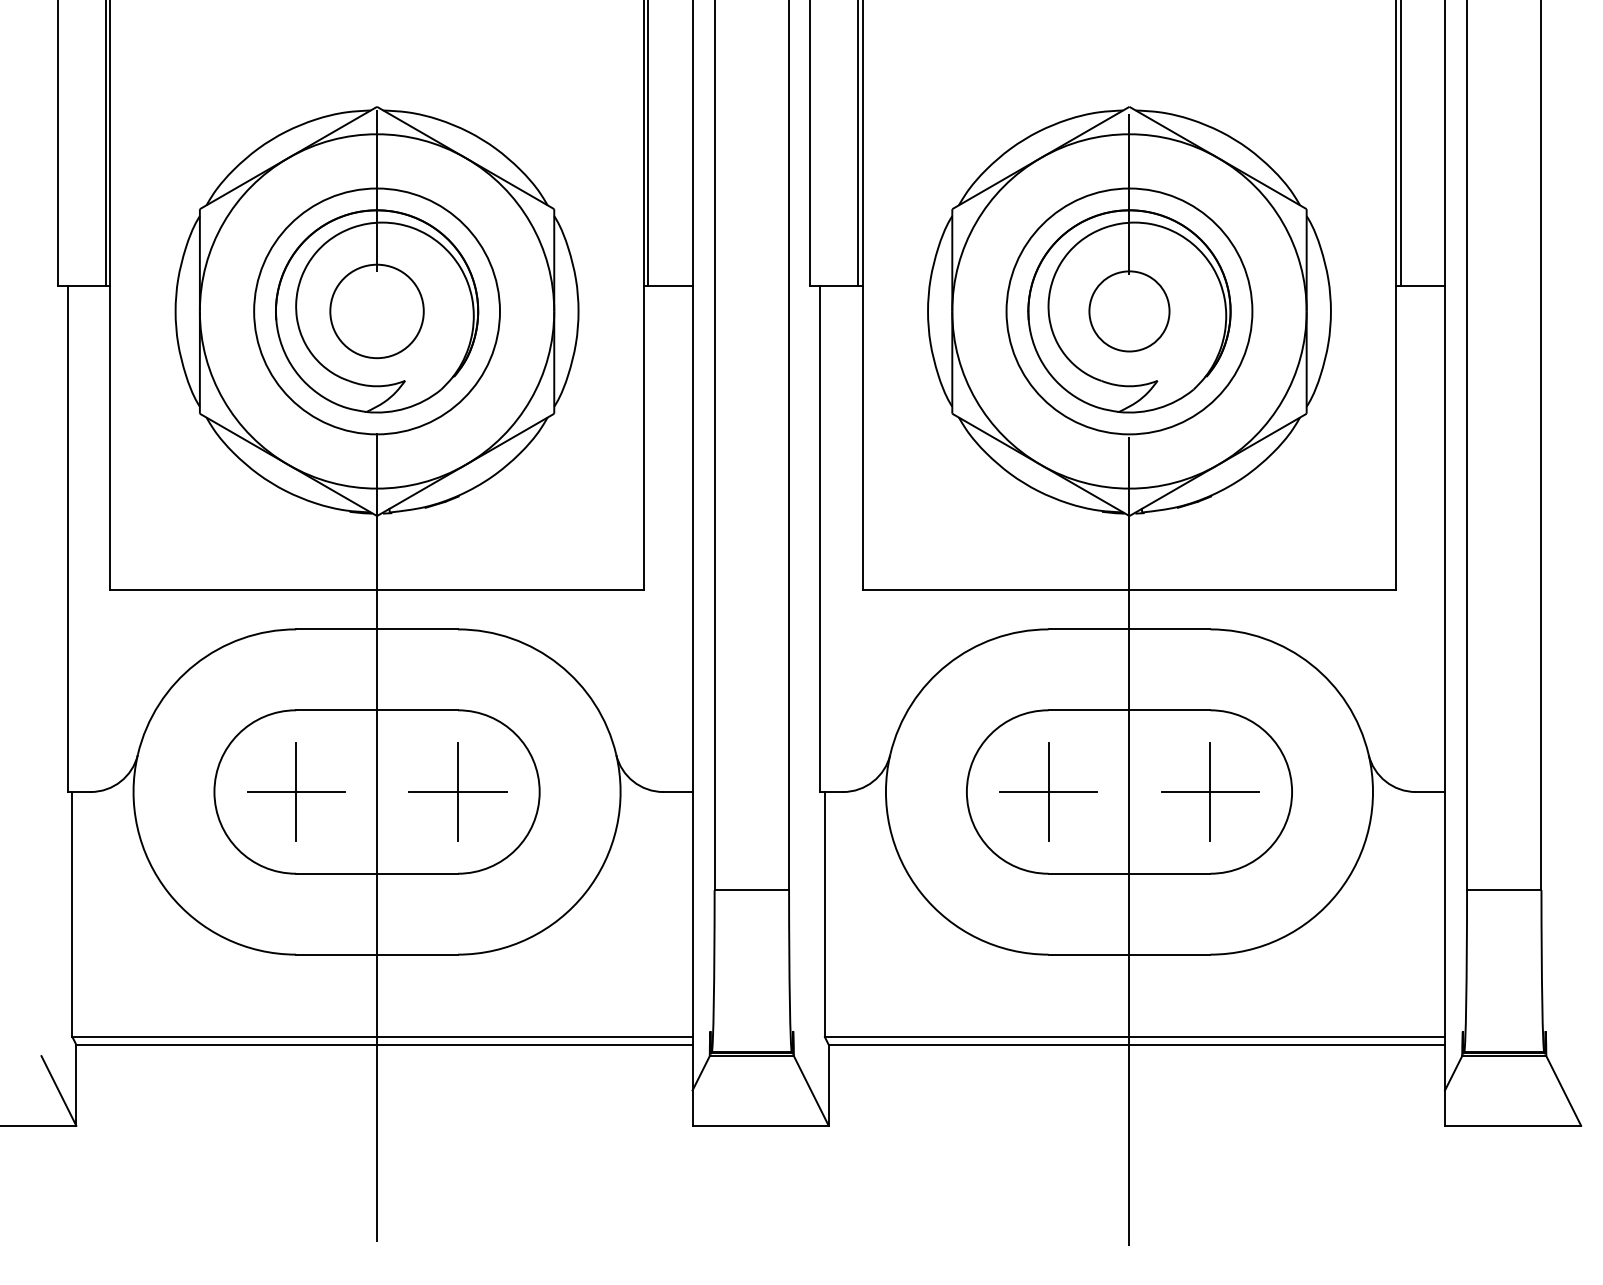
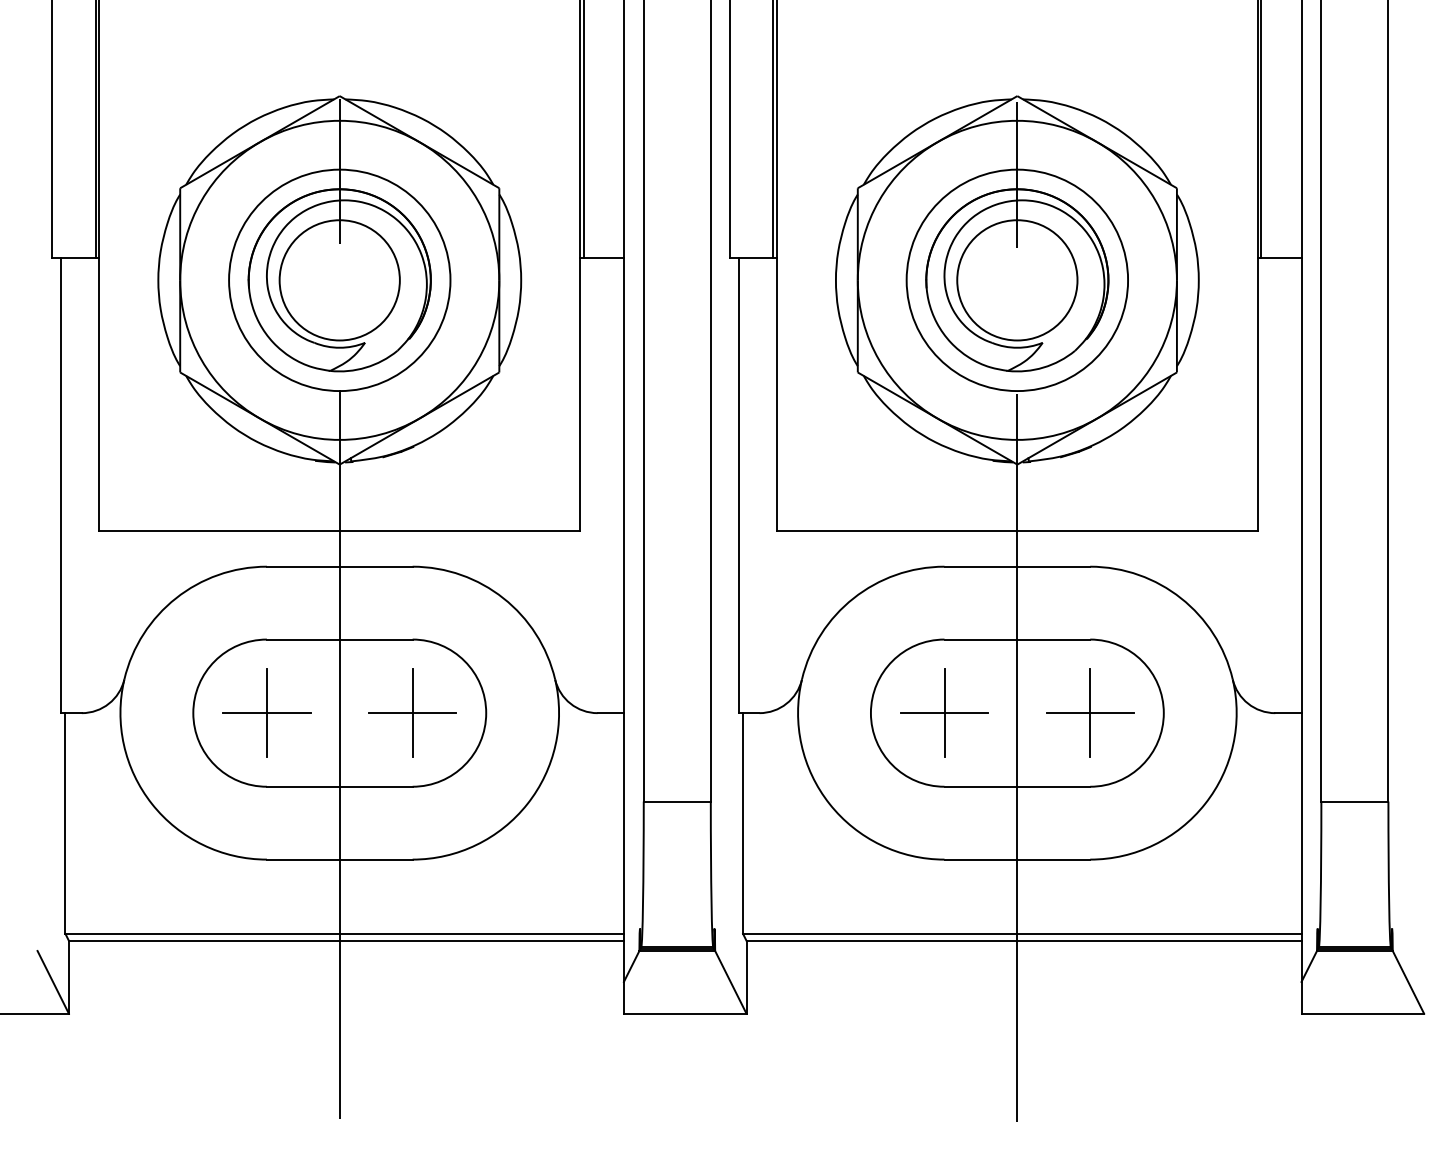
circle: (376, 311) -> (339, 280), size x1.43
circle: (1129, 311) -> (1017, 280), size x1.67

